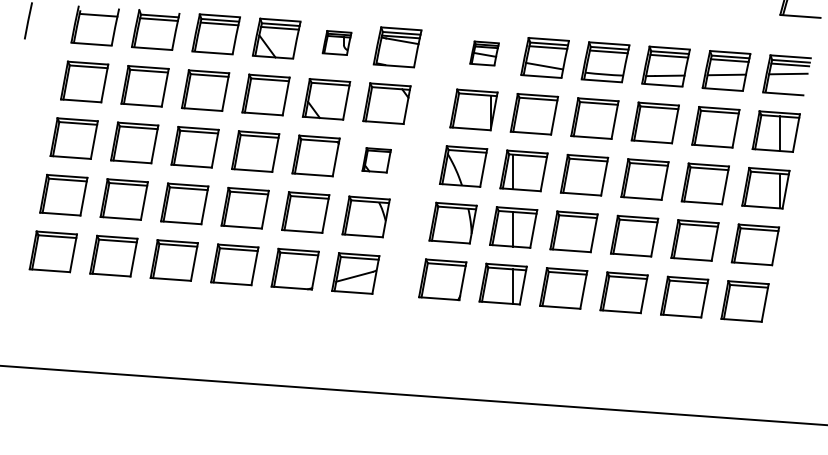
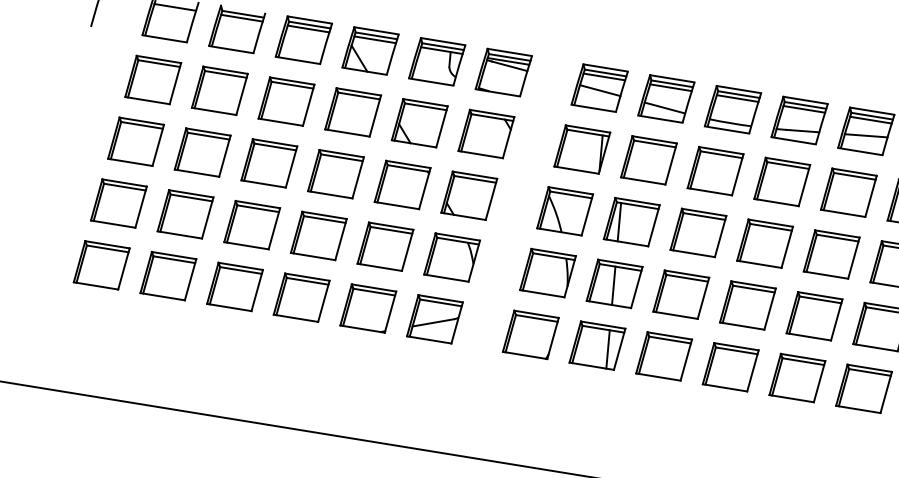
part: (336, 42) -> (436, 61), size x1.67
part: (484, 53) -> (599, 88), size x1.67
part: (376, 160) -> (469, 196), size x1.67

